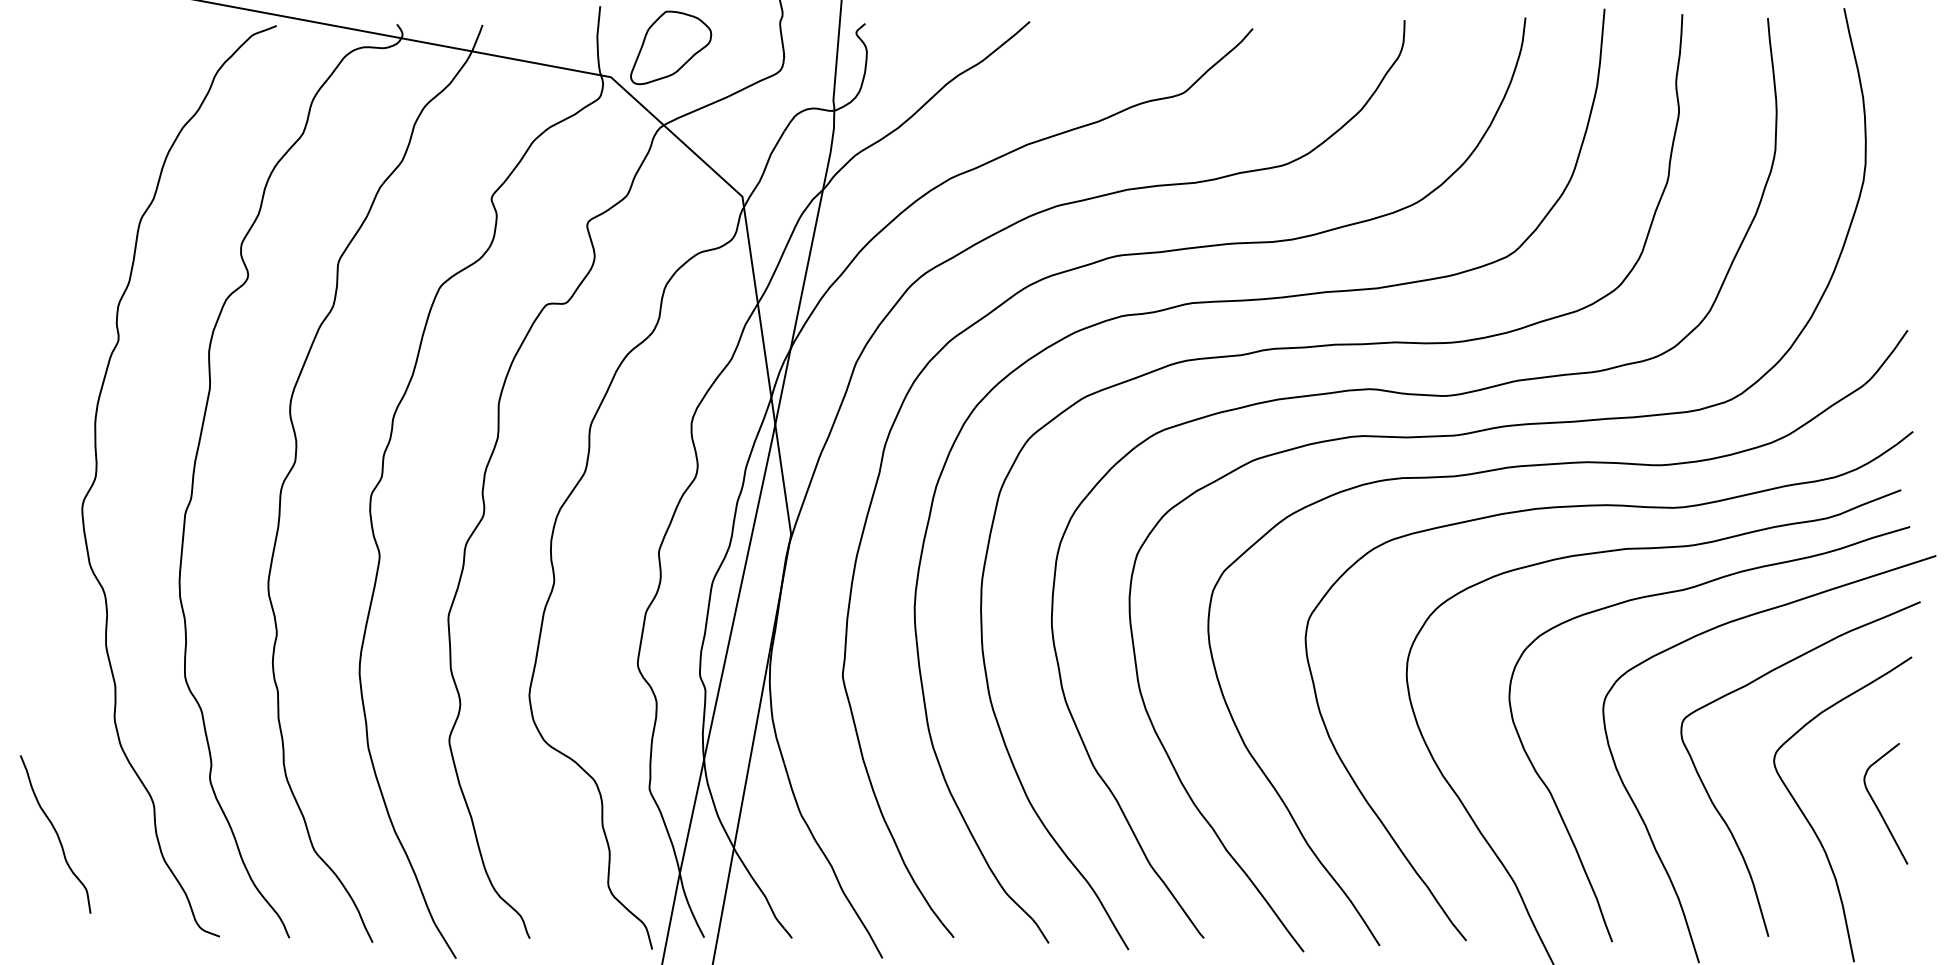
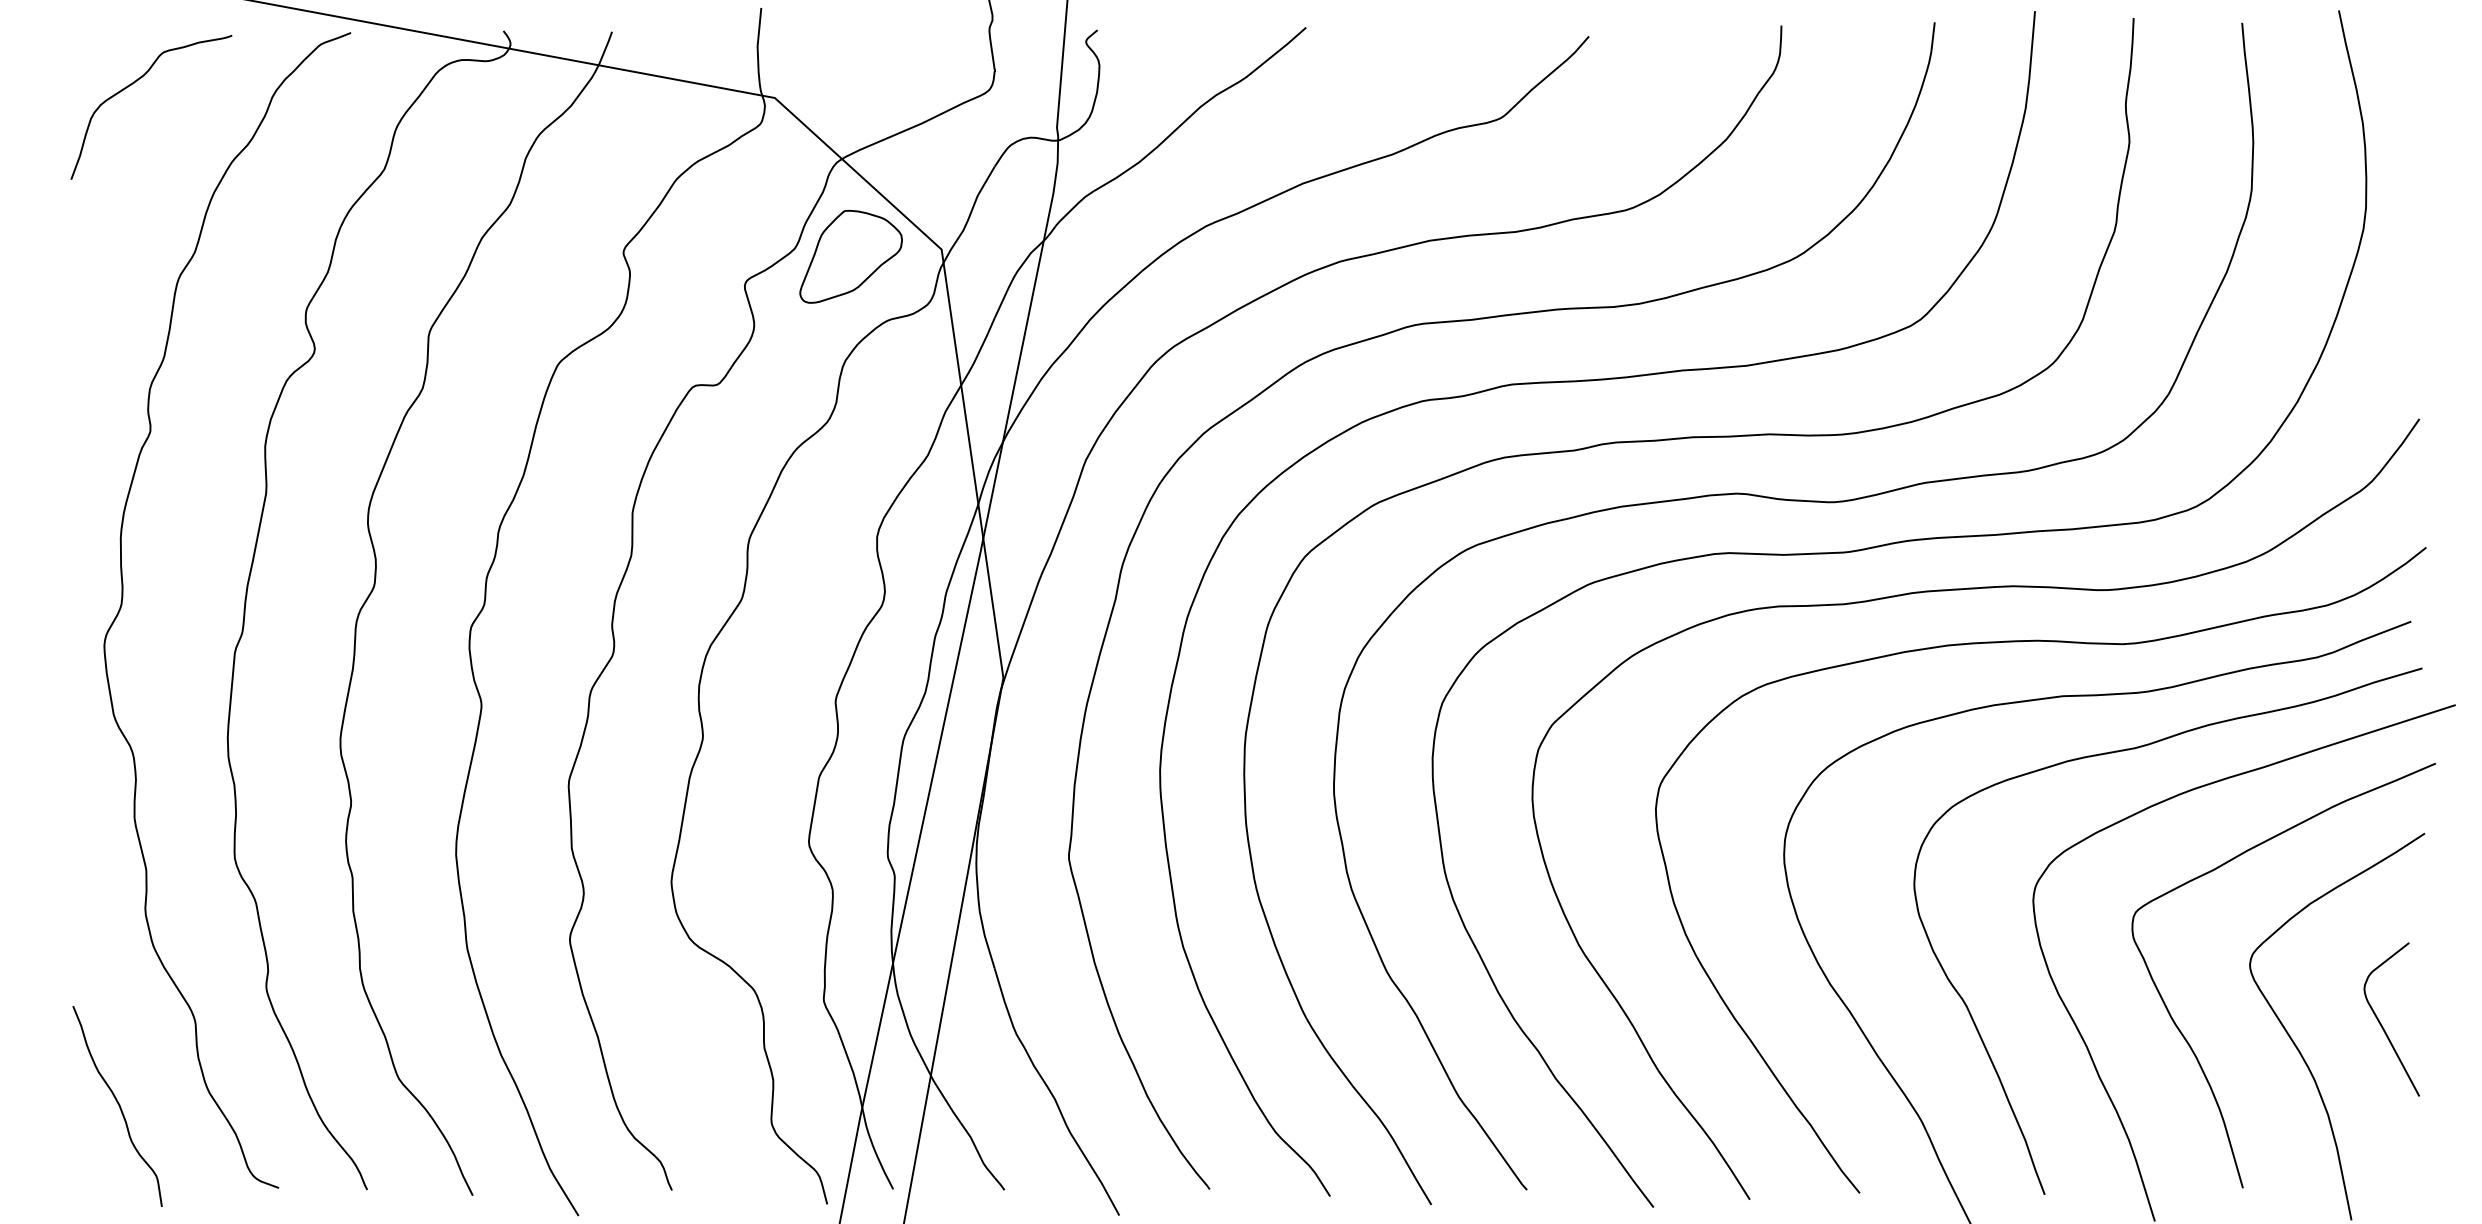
part: (670, 47) -> (850, 256), moved
curve: (105, 66) -> (133, 84), added
curve: (56, 833) -> (118, 1105), moved

